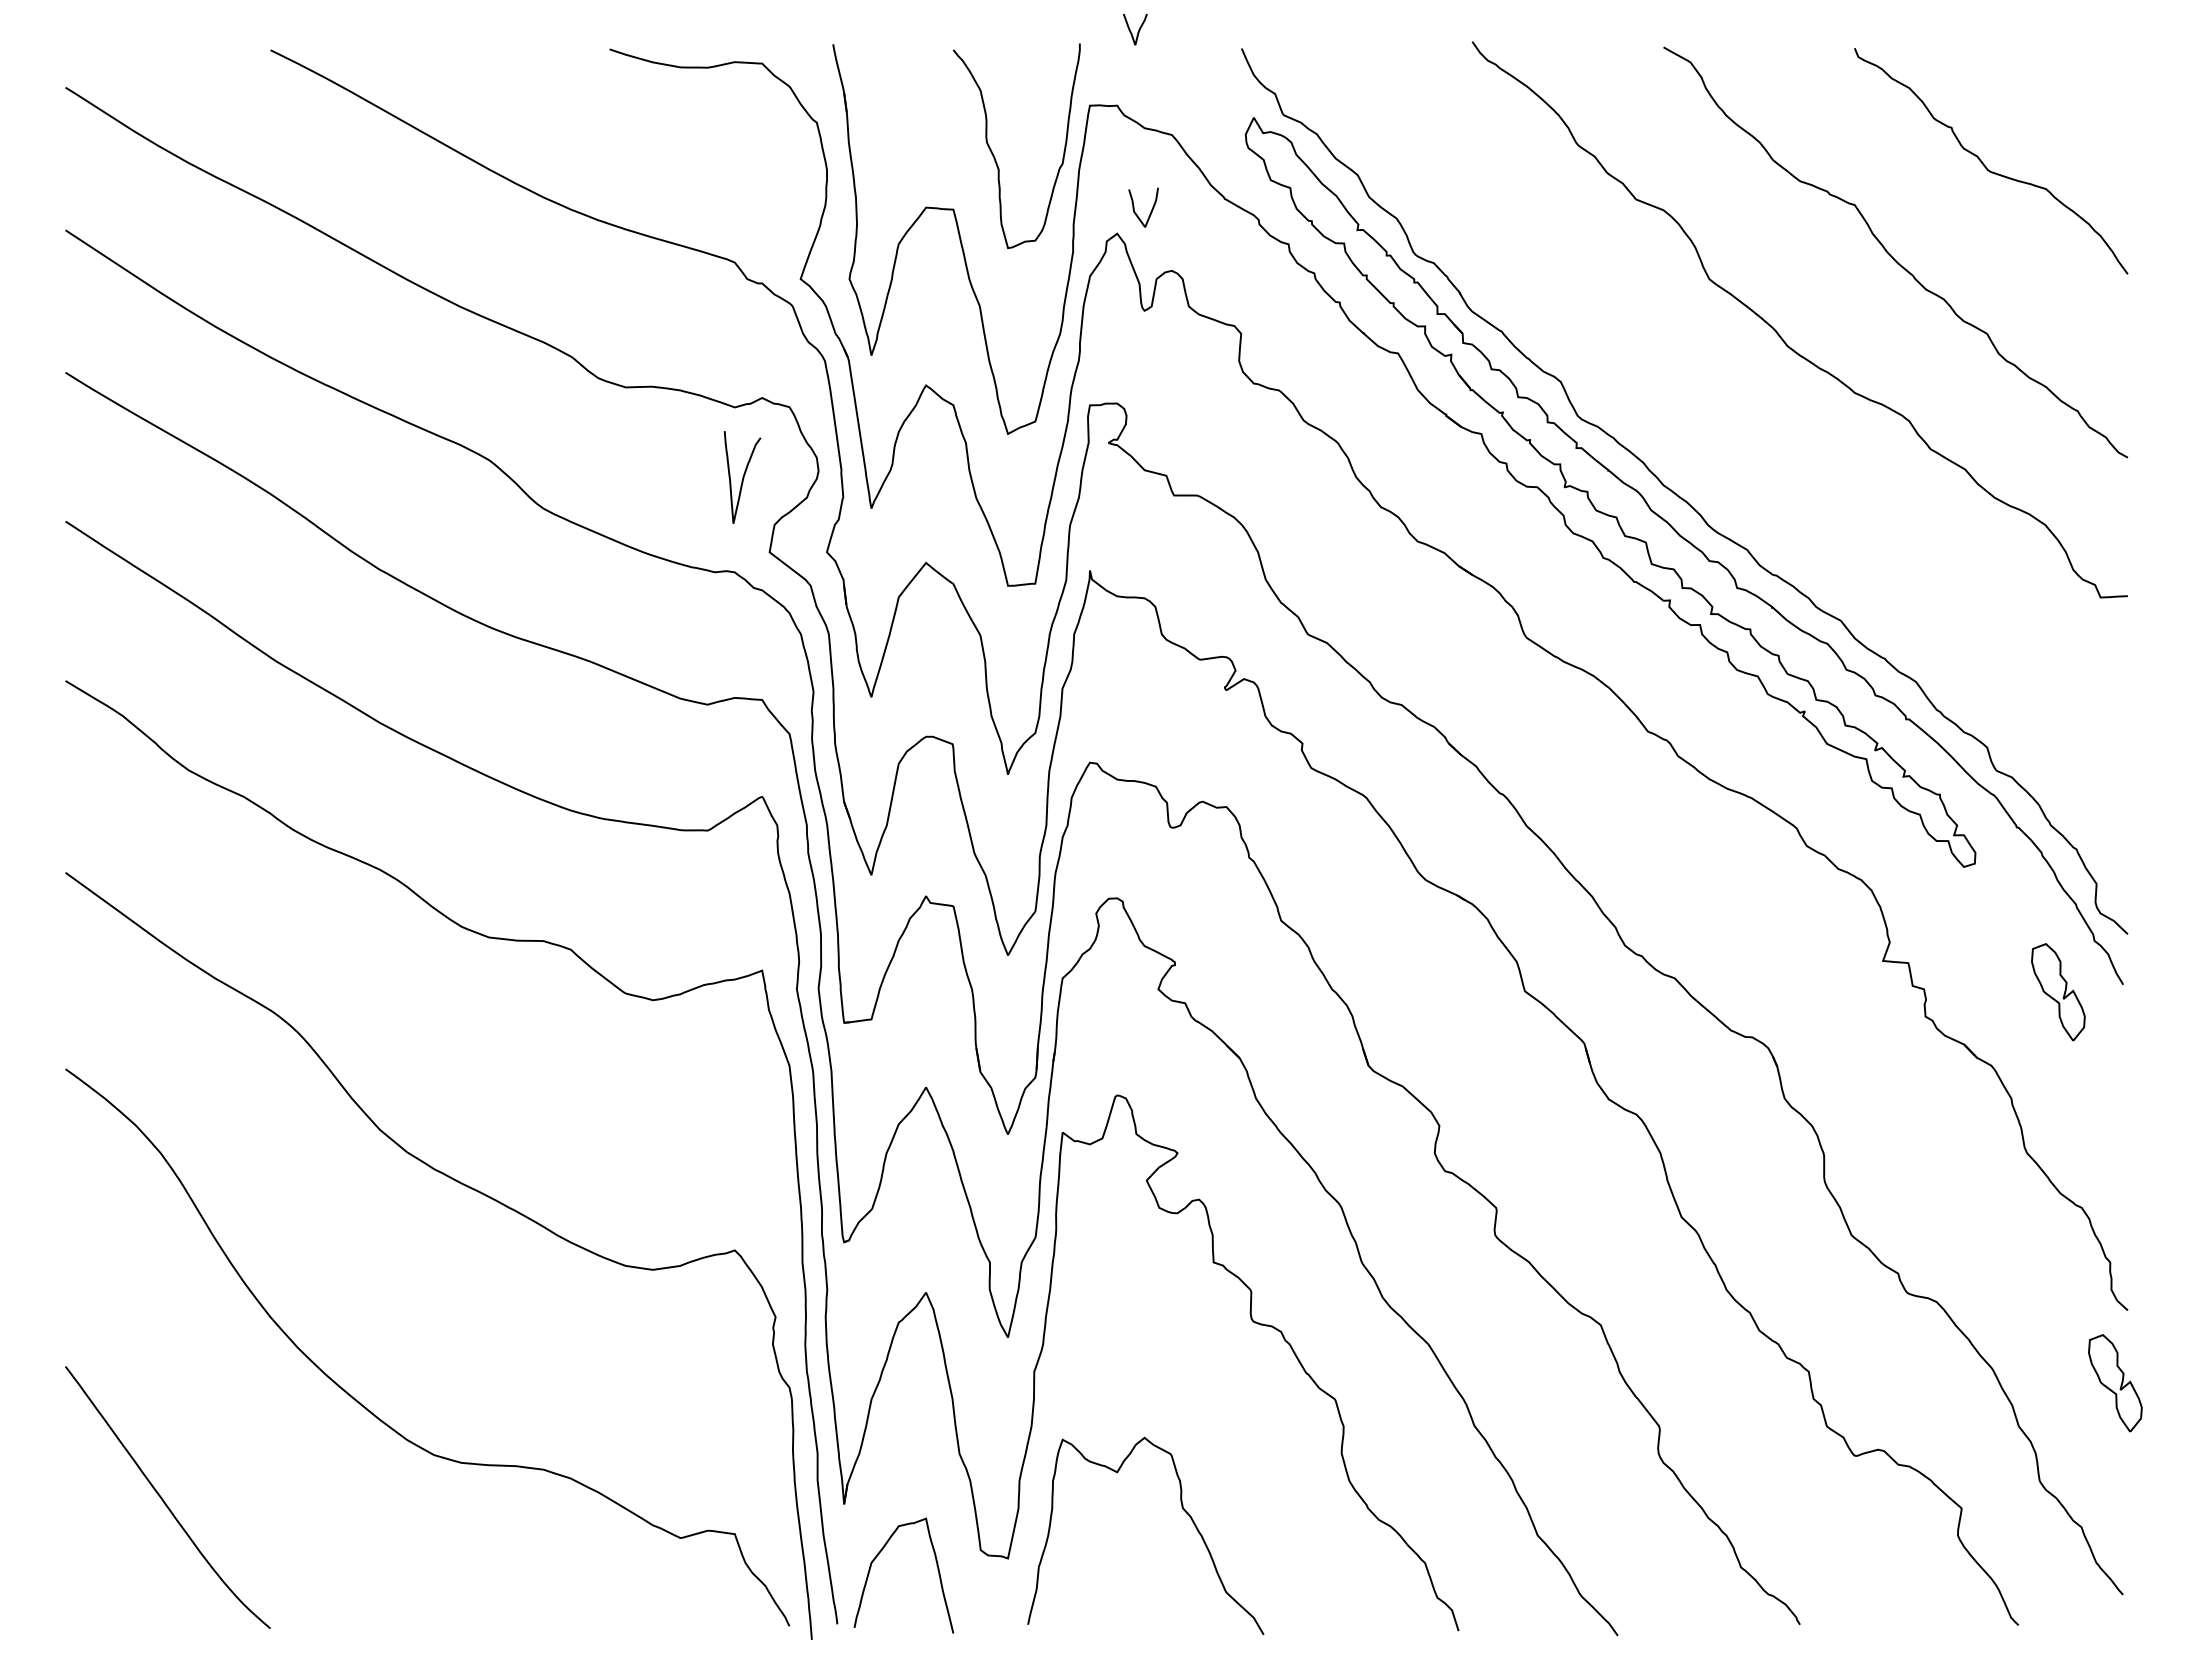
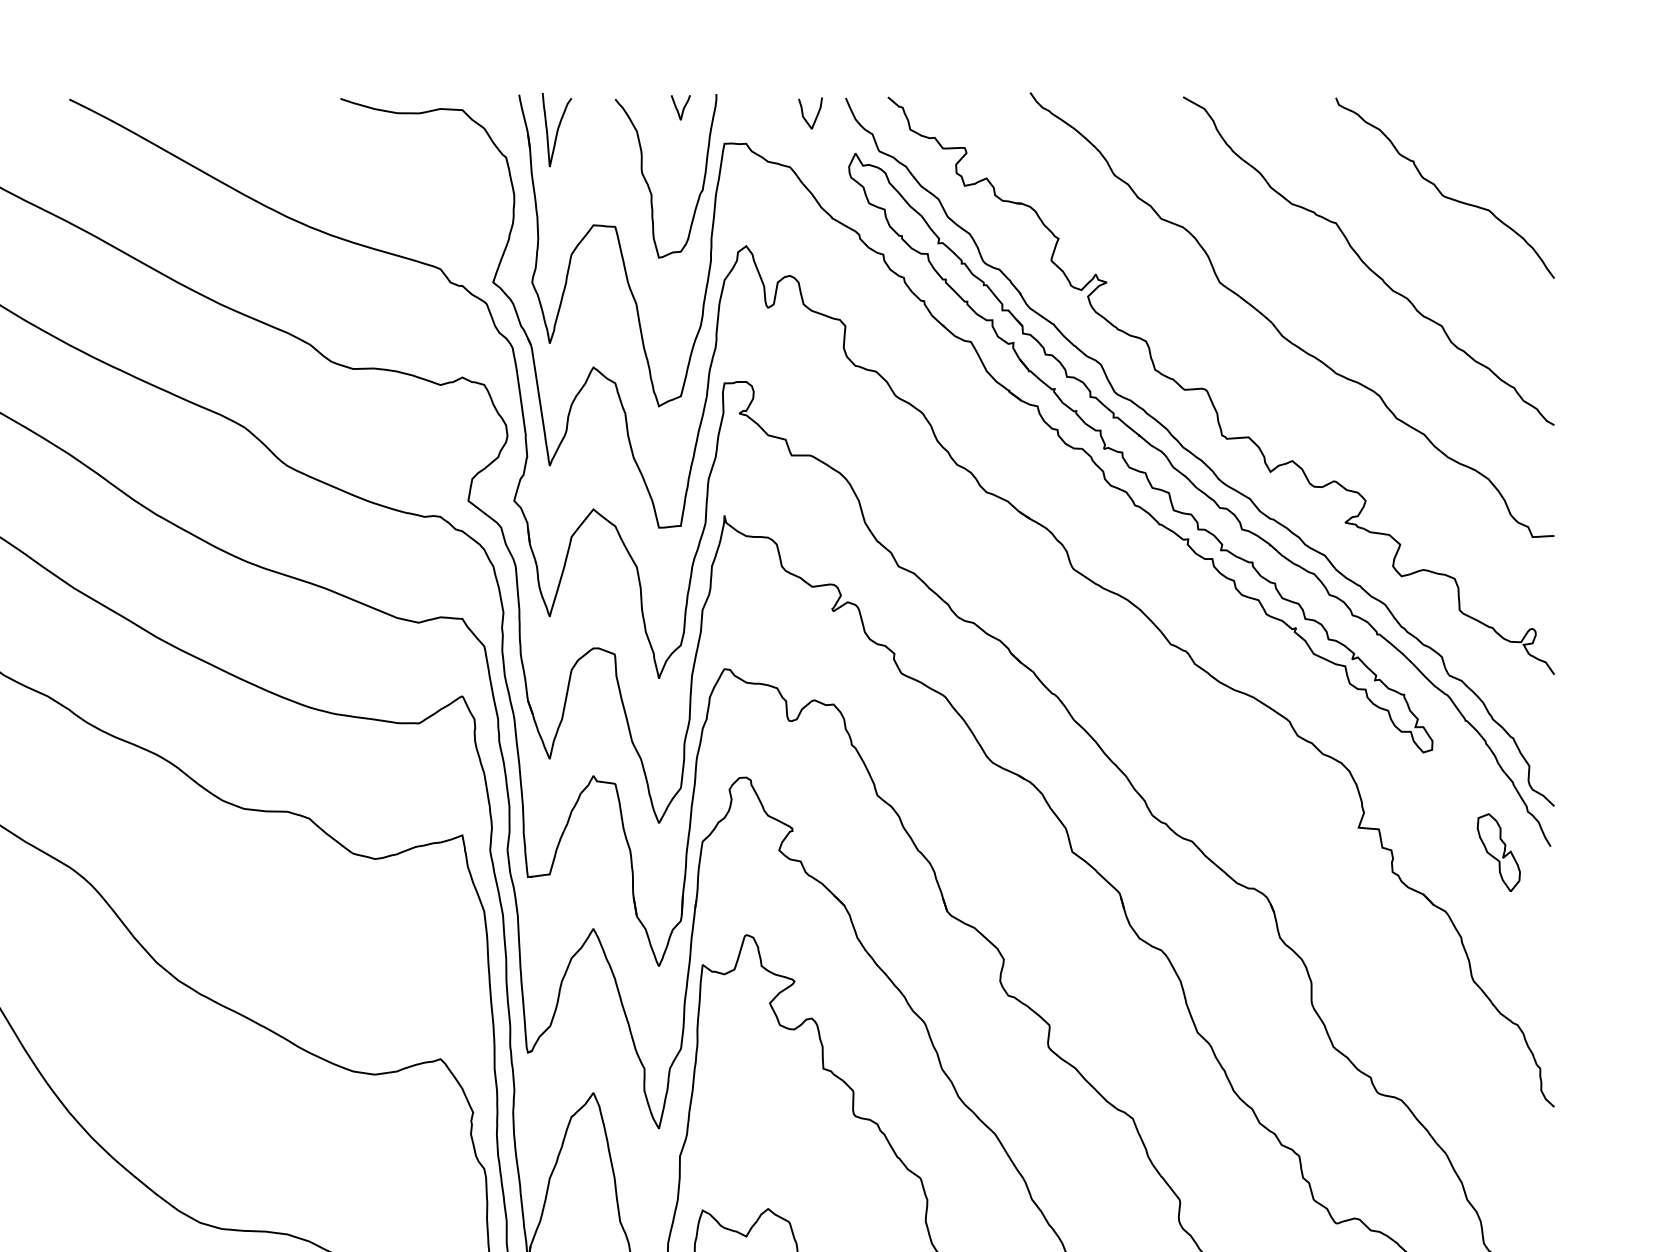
curve: (1138, 29) -> (683, 107), moved
curve: (1150, 211) -> (816, 116), moved
part: (1695, 416) -> (1208, 392), added
curve: (742, 477) -> (557, 130), moved
part: (2115, 1383) -> (1544, 1165), removed

